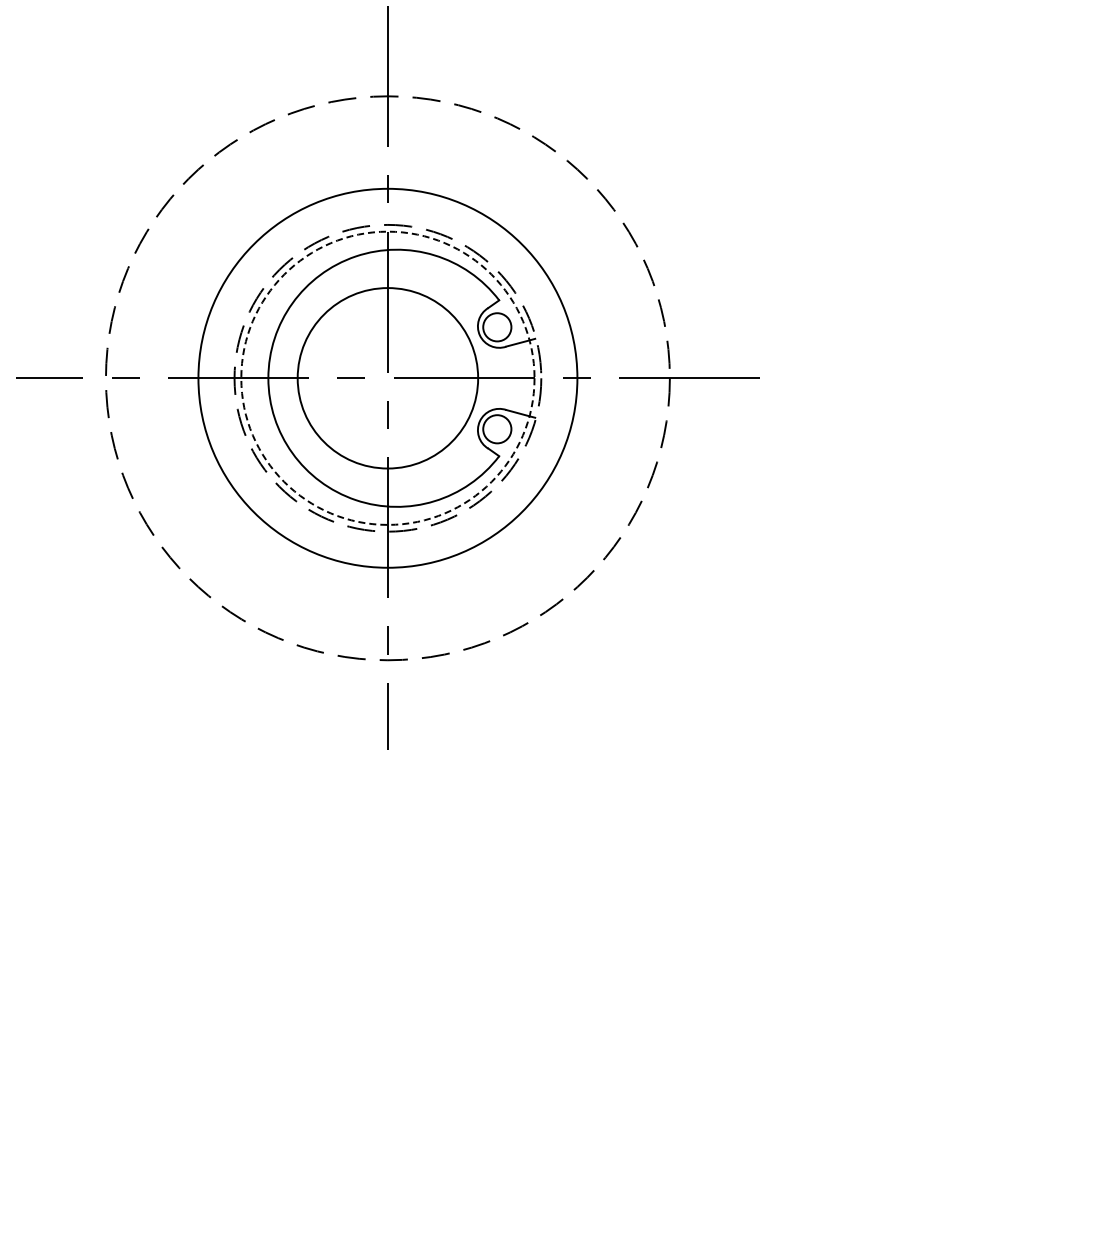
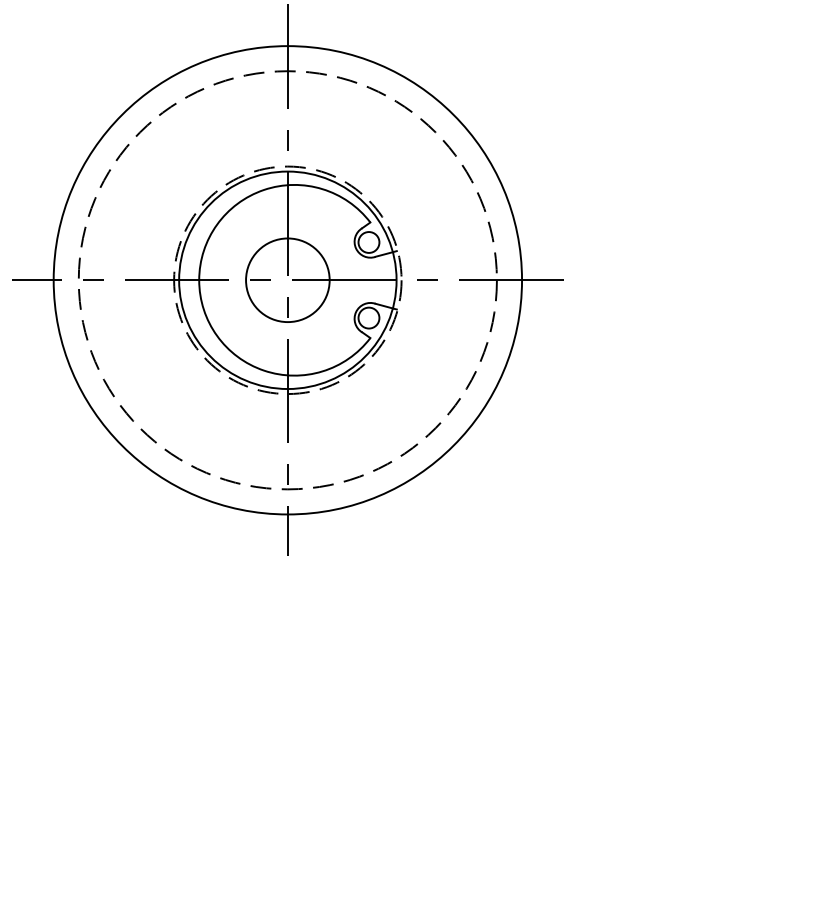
circle: (387, 377) -> (287, 279), dashed -> solid
circle: (387, 377) -> (287, 279), size x0.62
circle: (387, 378) -> (287, 280), size x1.67

